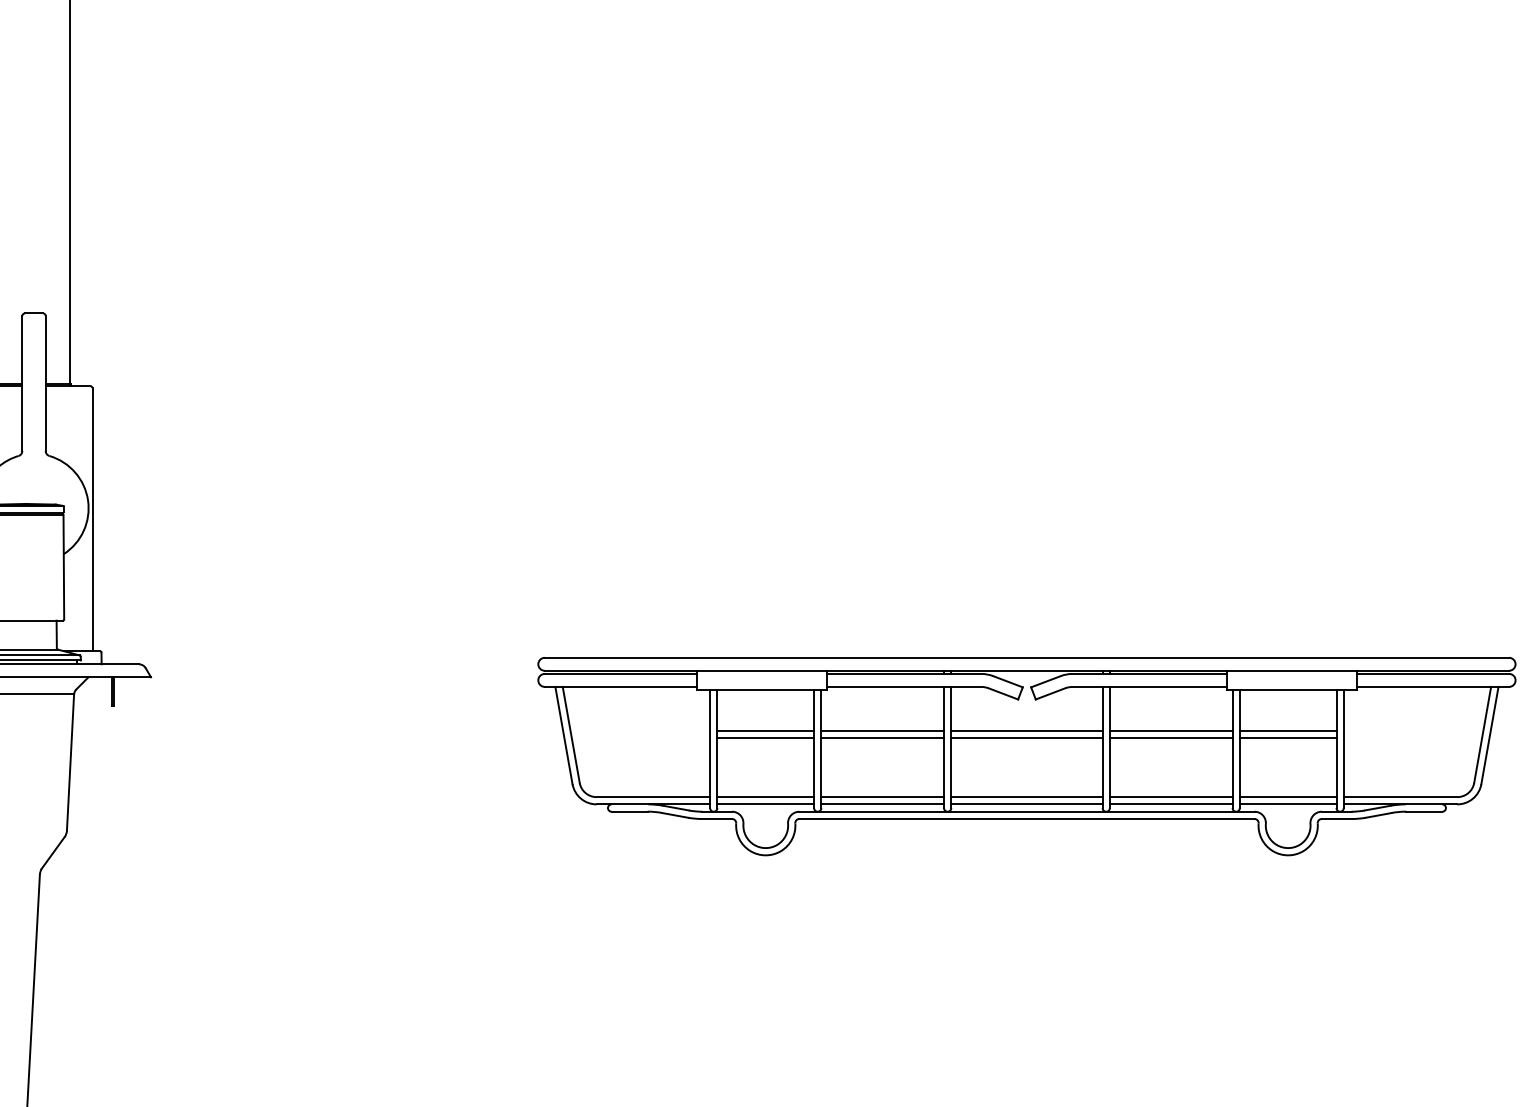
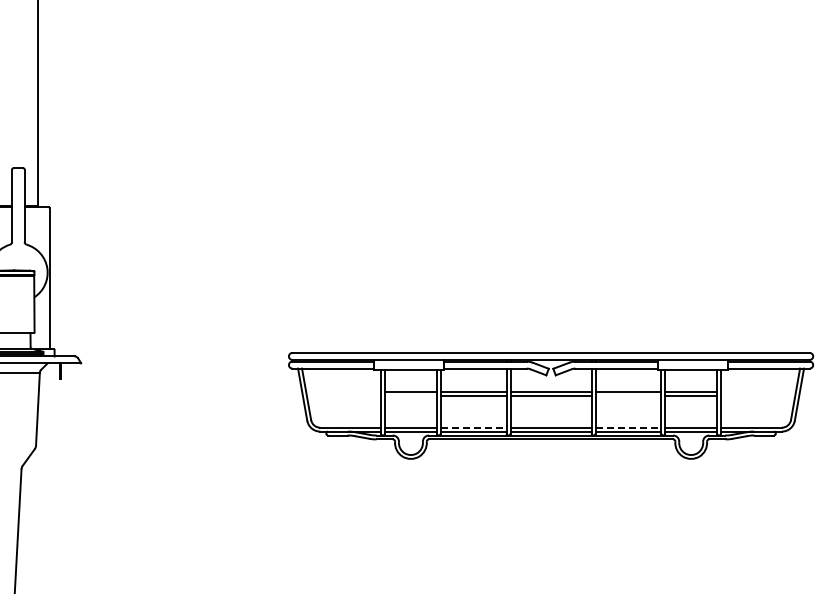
line: (764, 738) -> (410, 396), removed
line: (1171, 738) -> (628, 396), removed
line: (882, 796) -> (473, 427), solid -> dashed
line: (1171, 796) -> (628, 427), solid -> dashed

